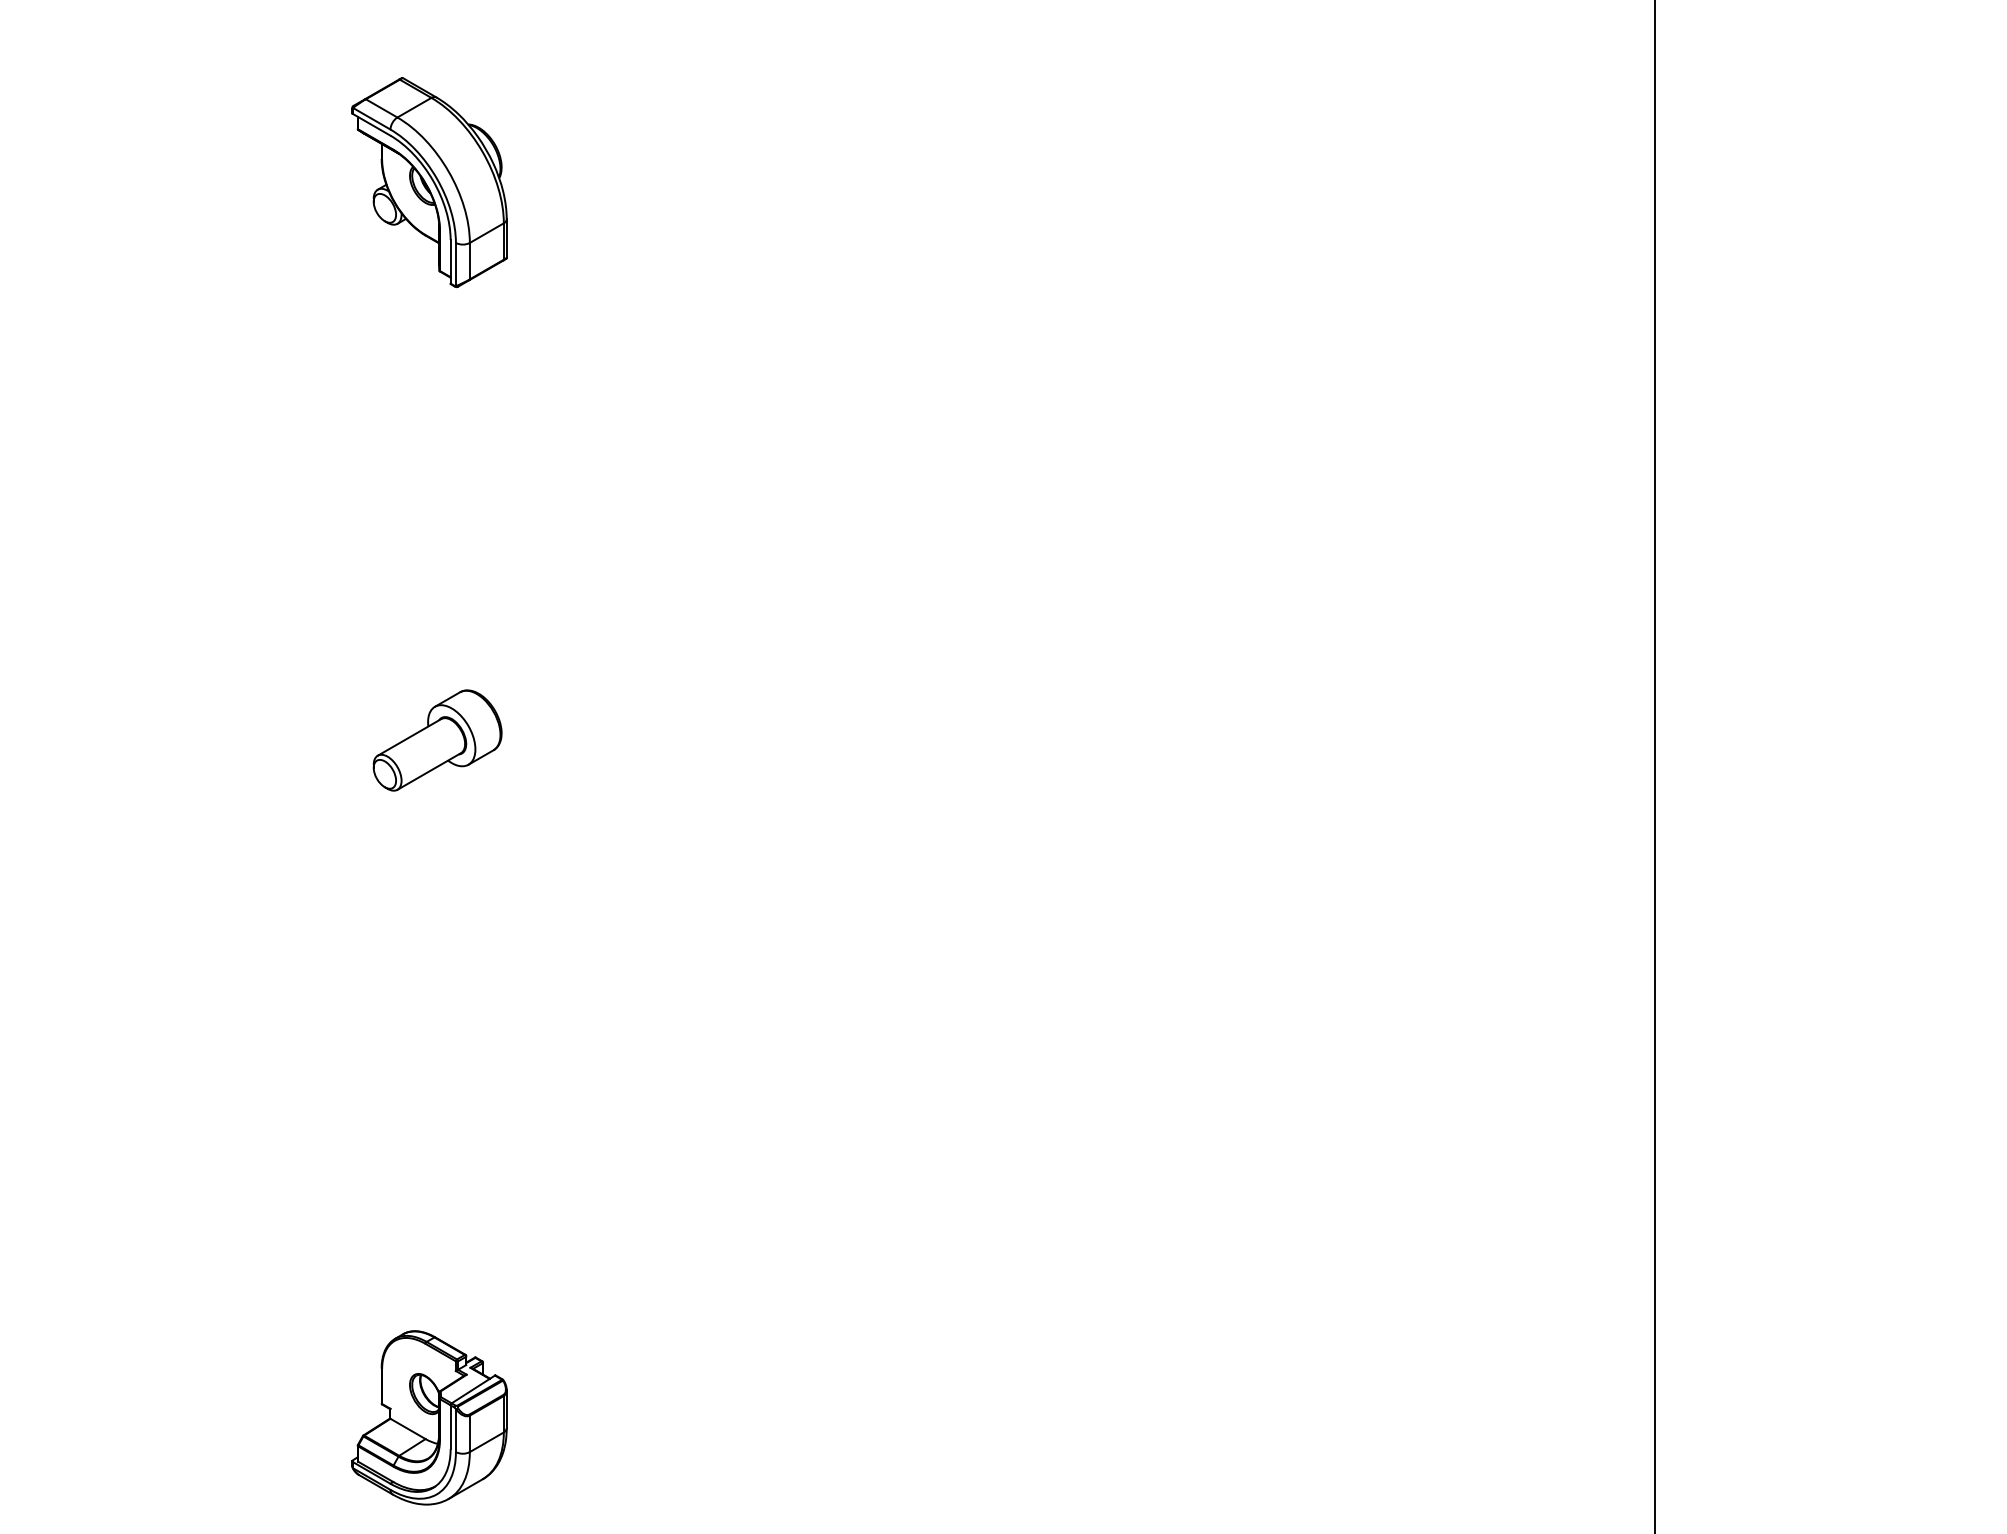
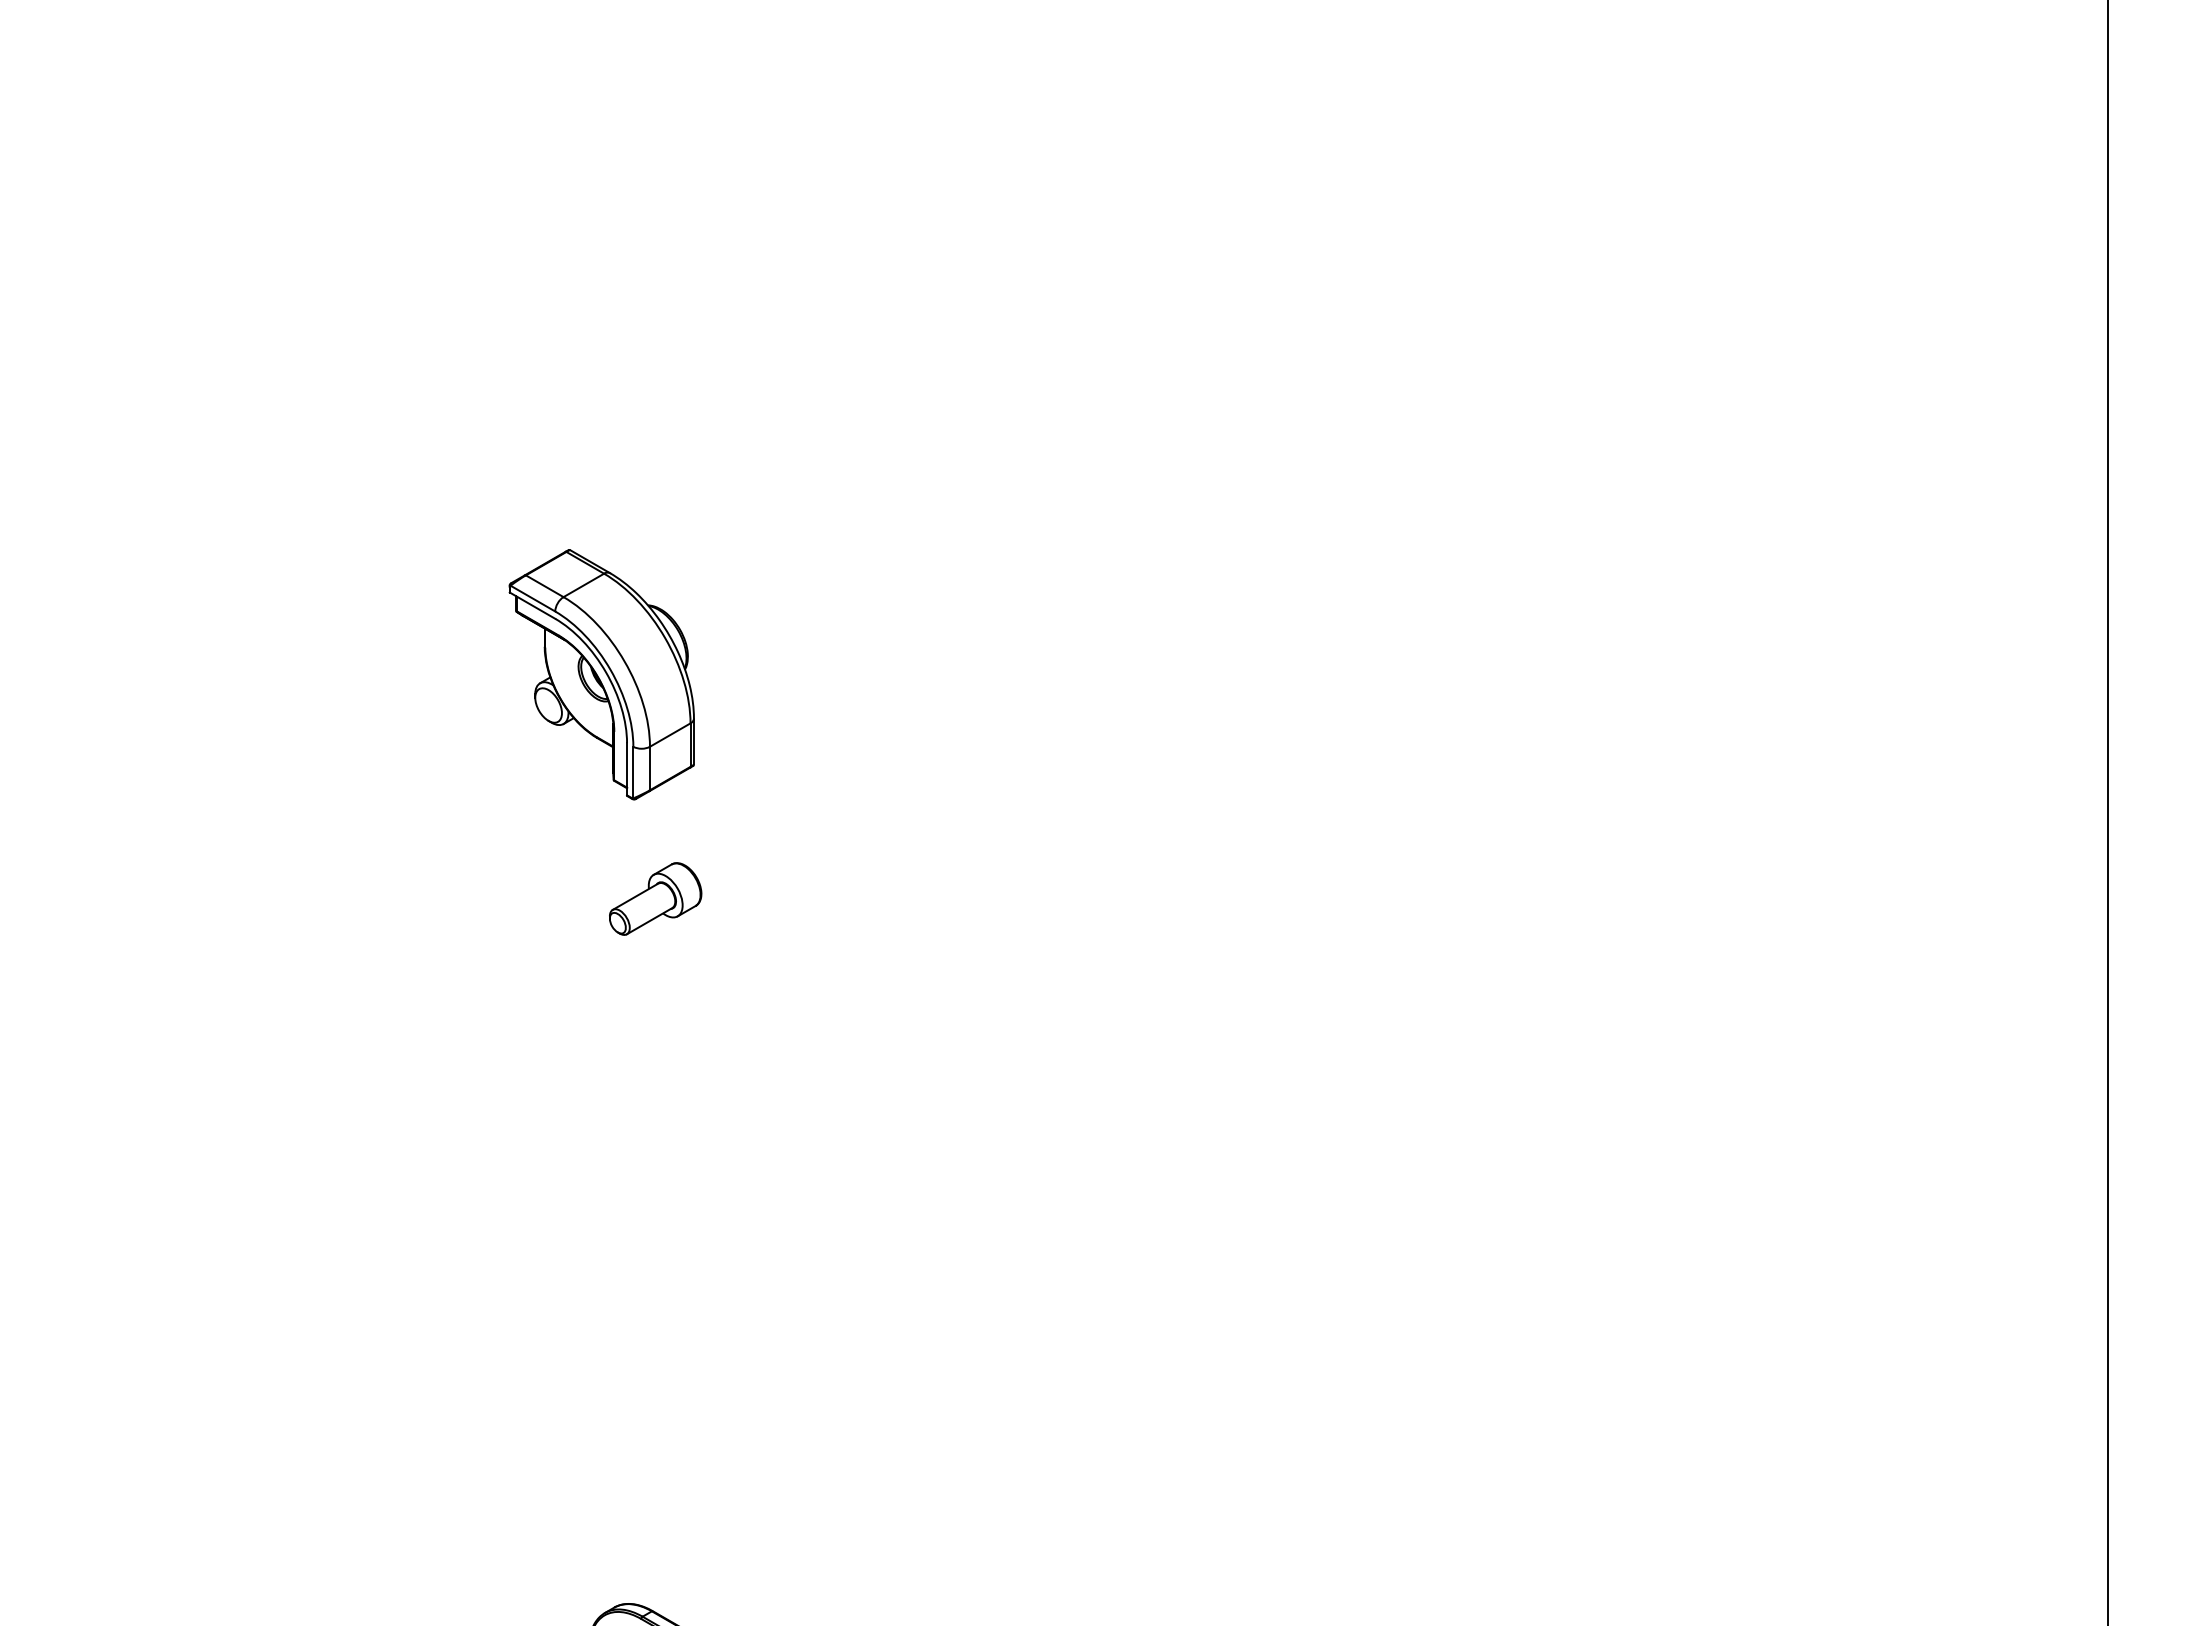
part: (429, 182) -> (601, 674), moved
part: (437, 740) -> (655, 899), size x0.6

